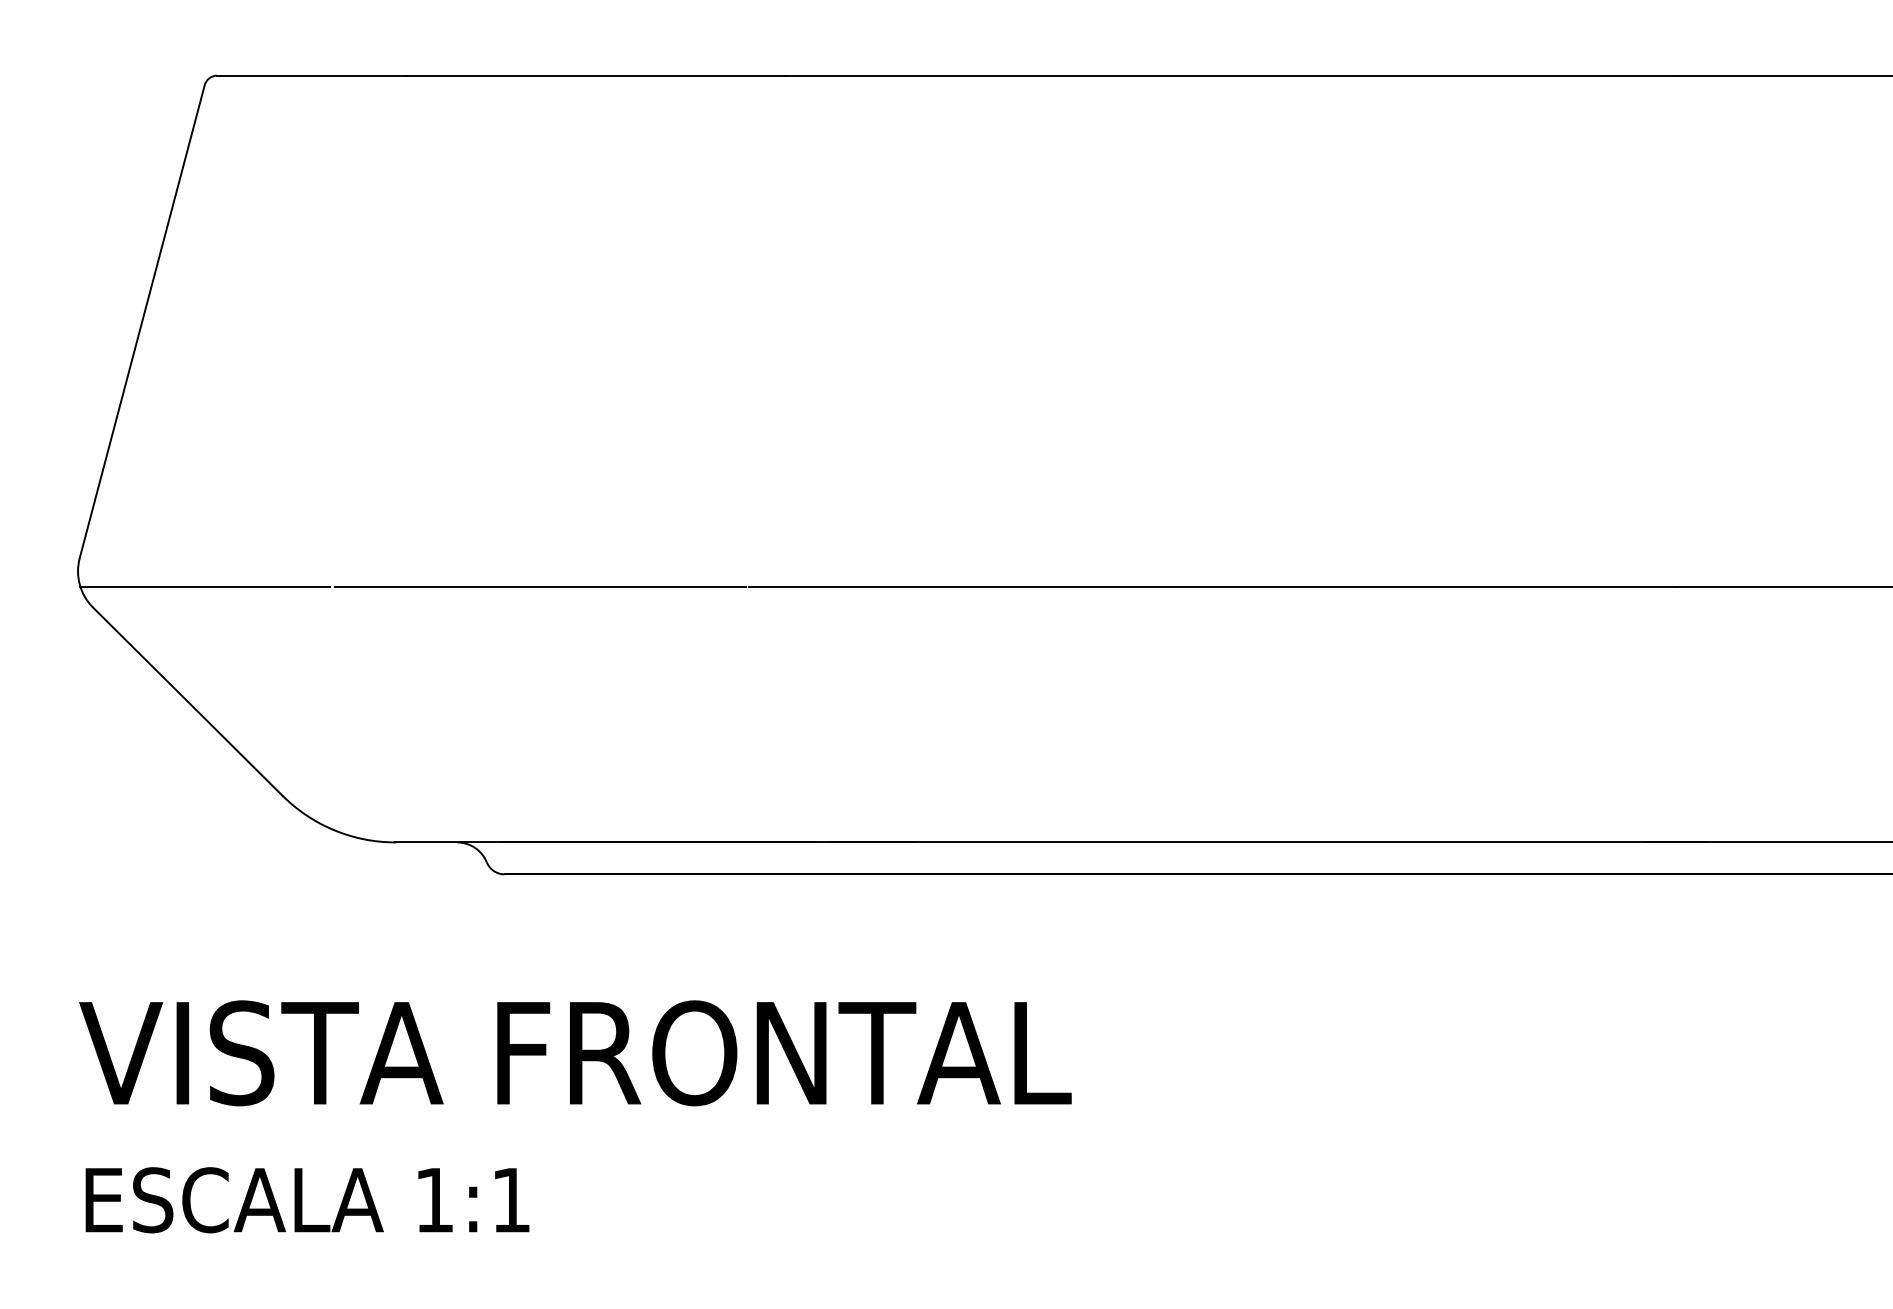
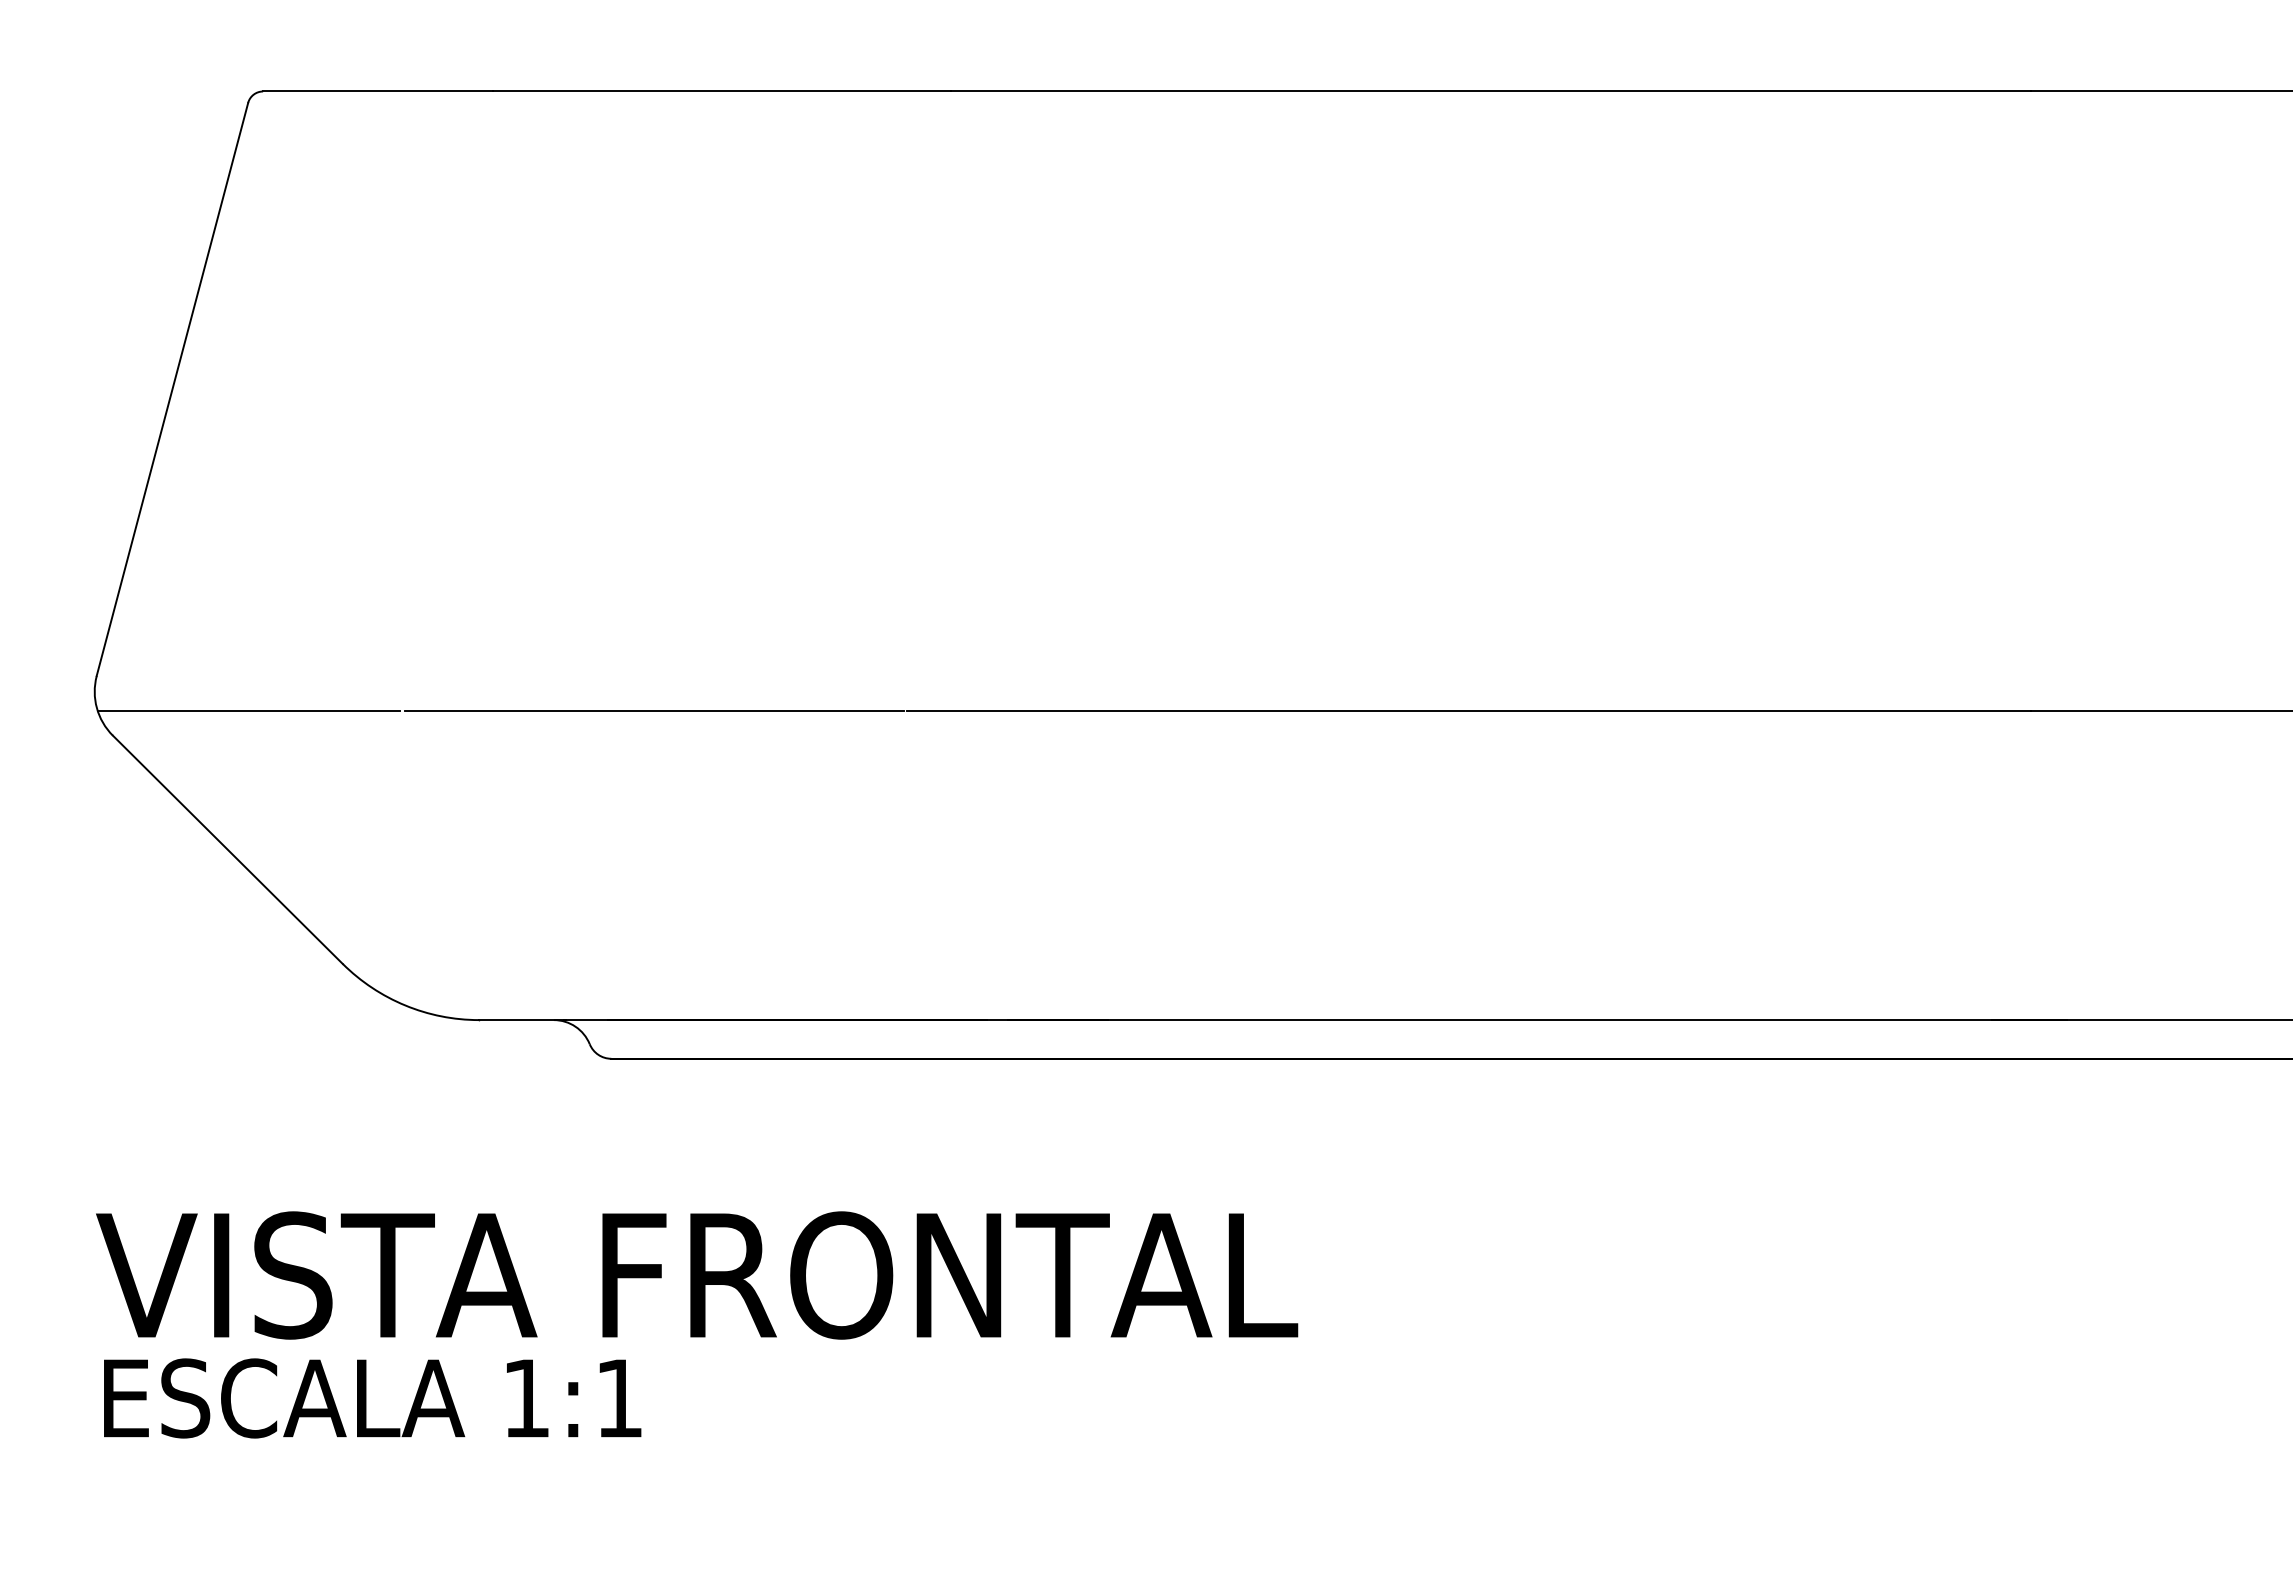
text: (307, 1200) -> (372, 1398), moved

